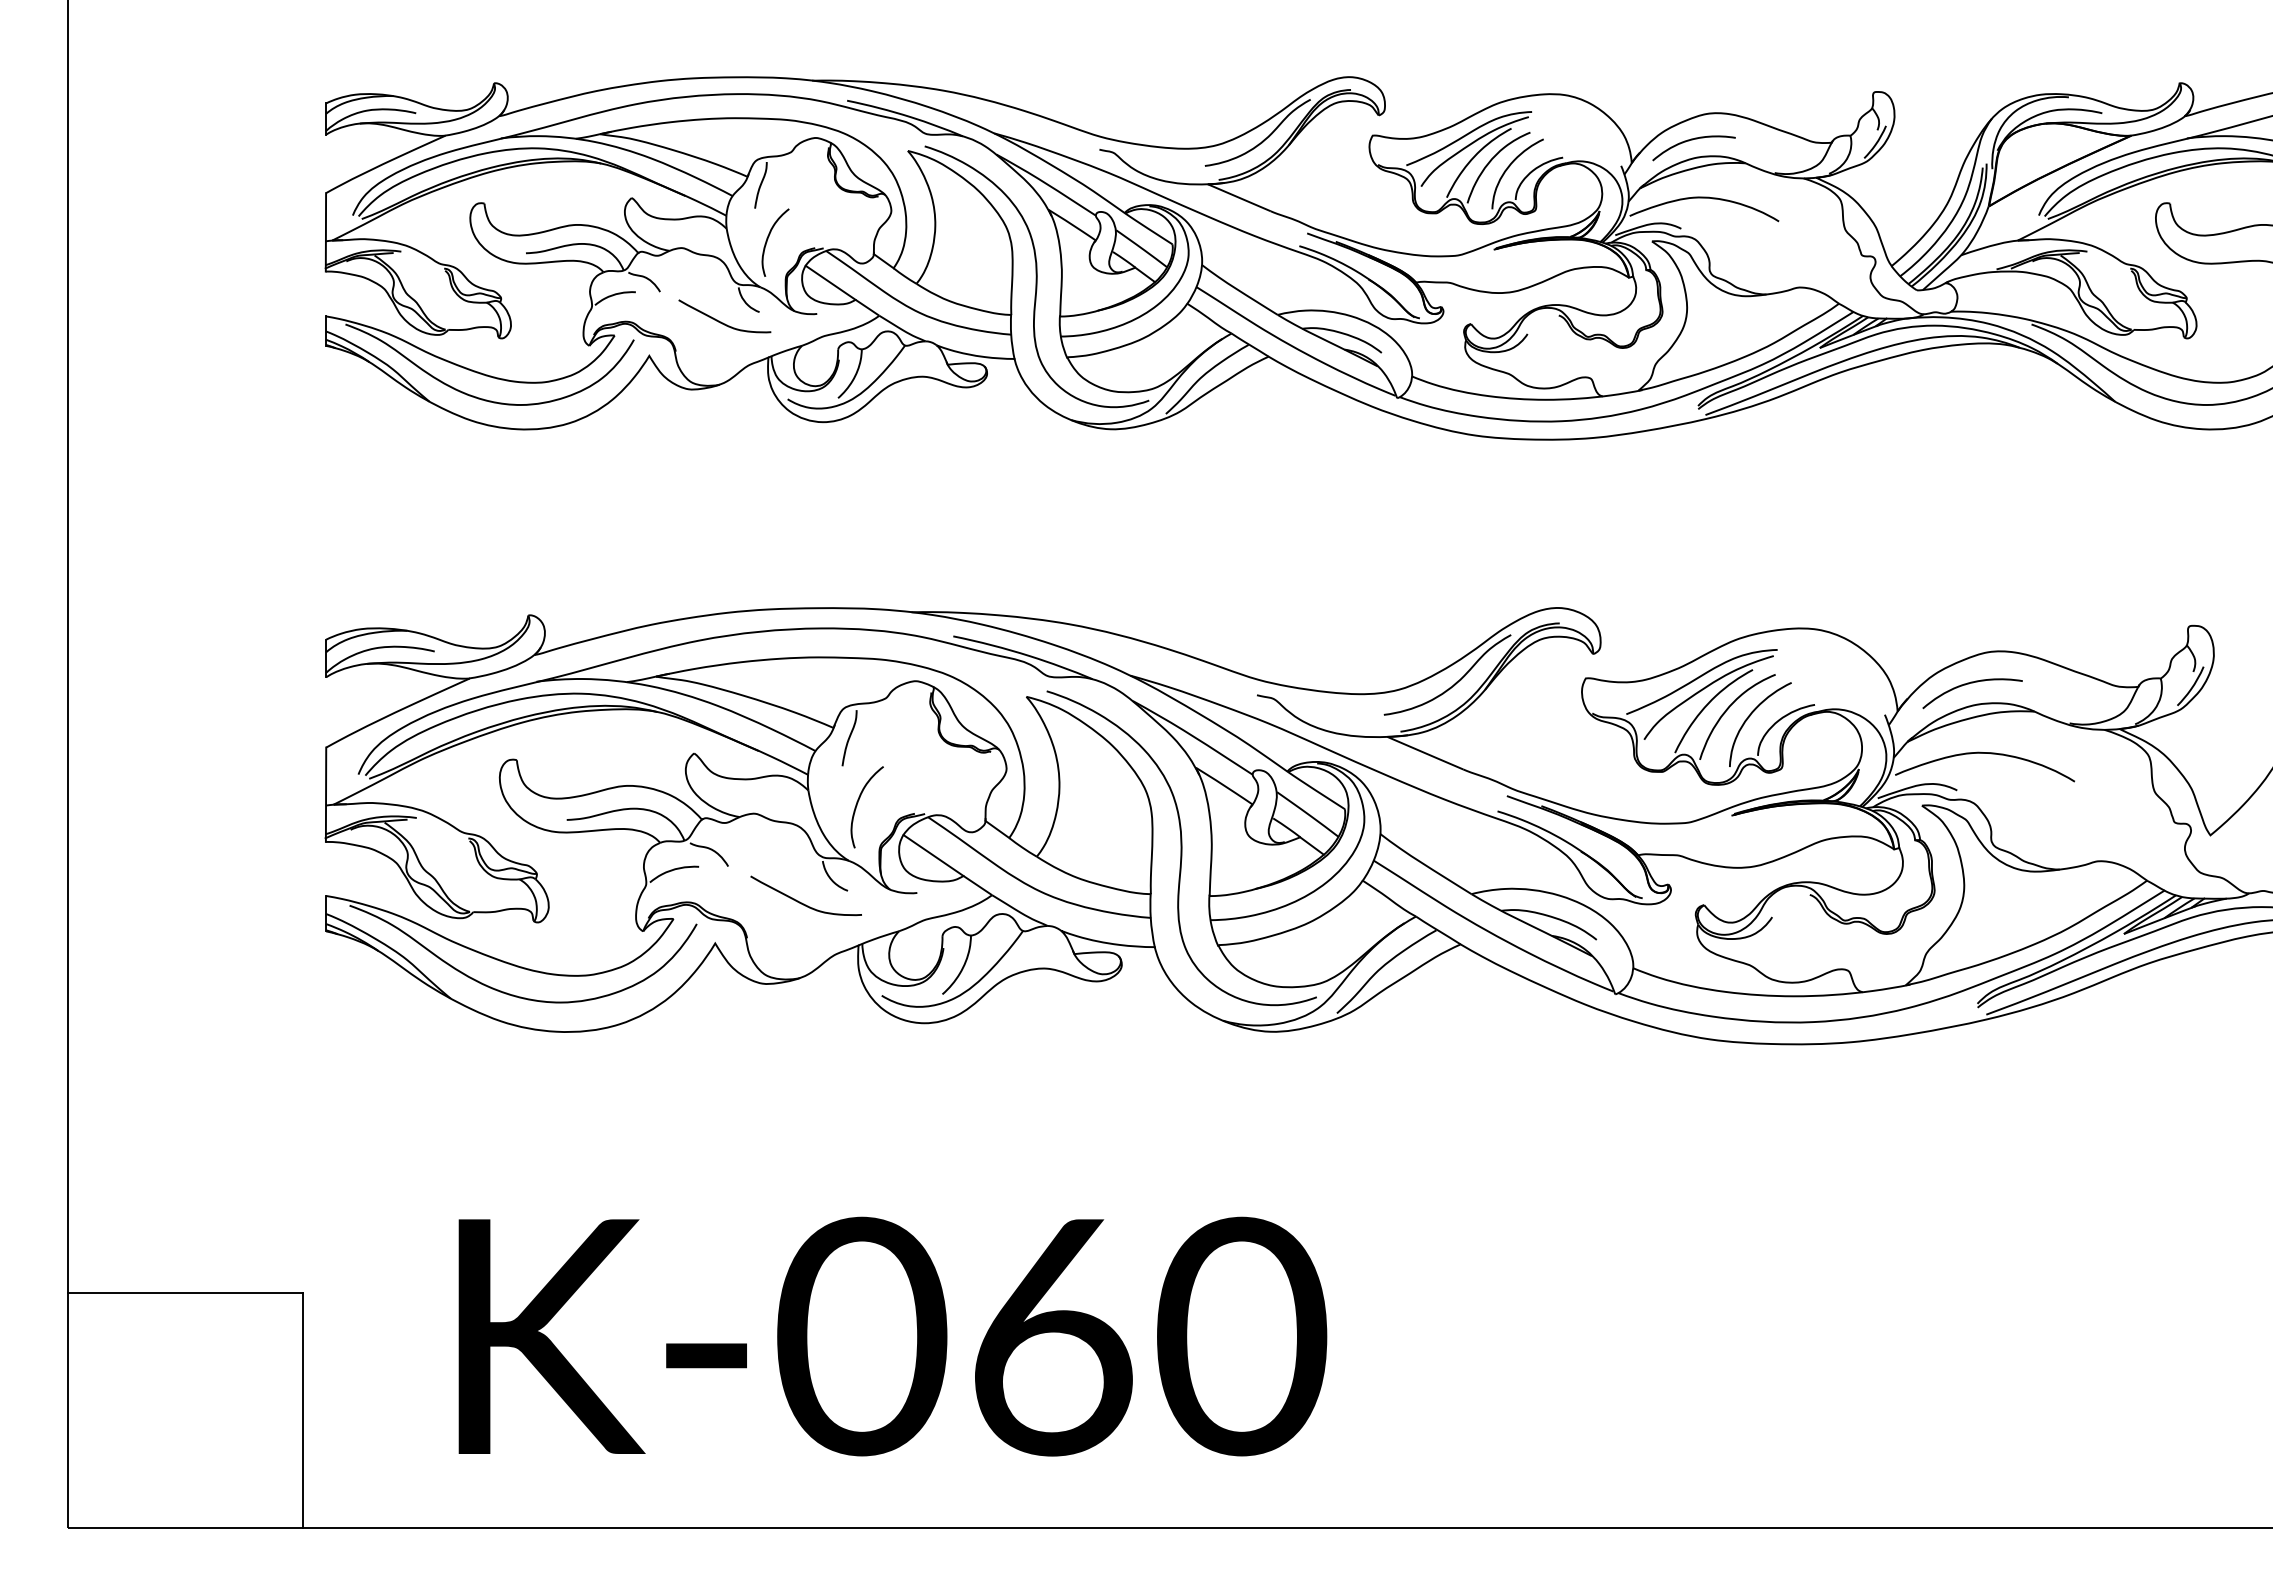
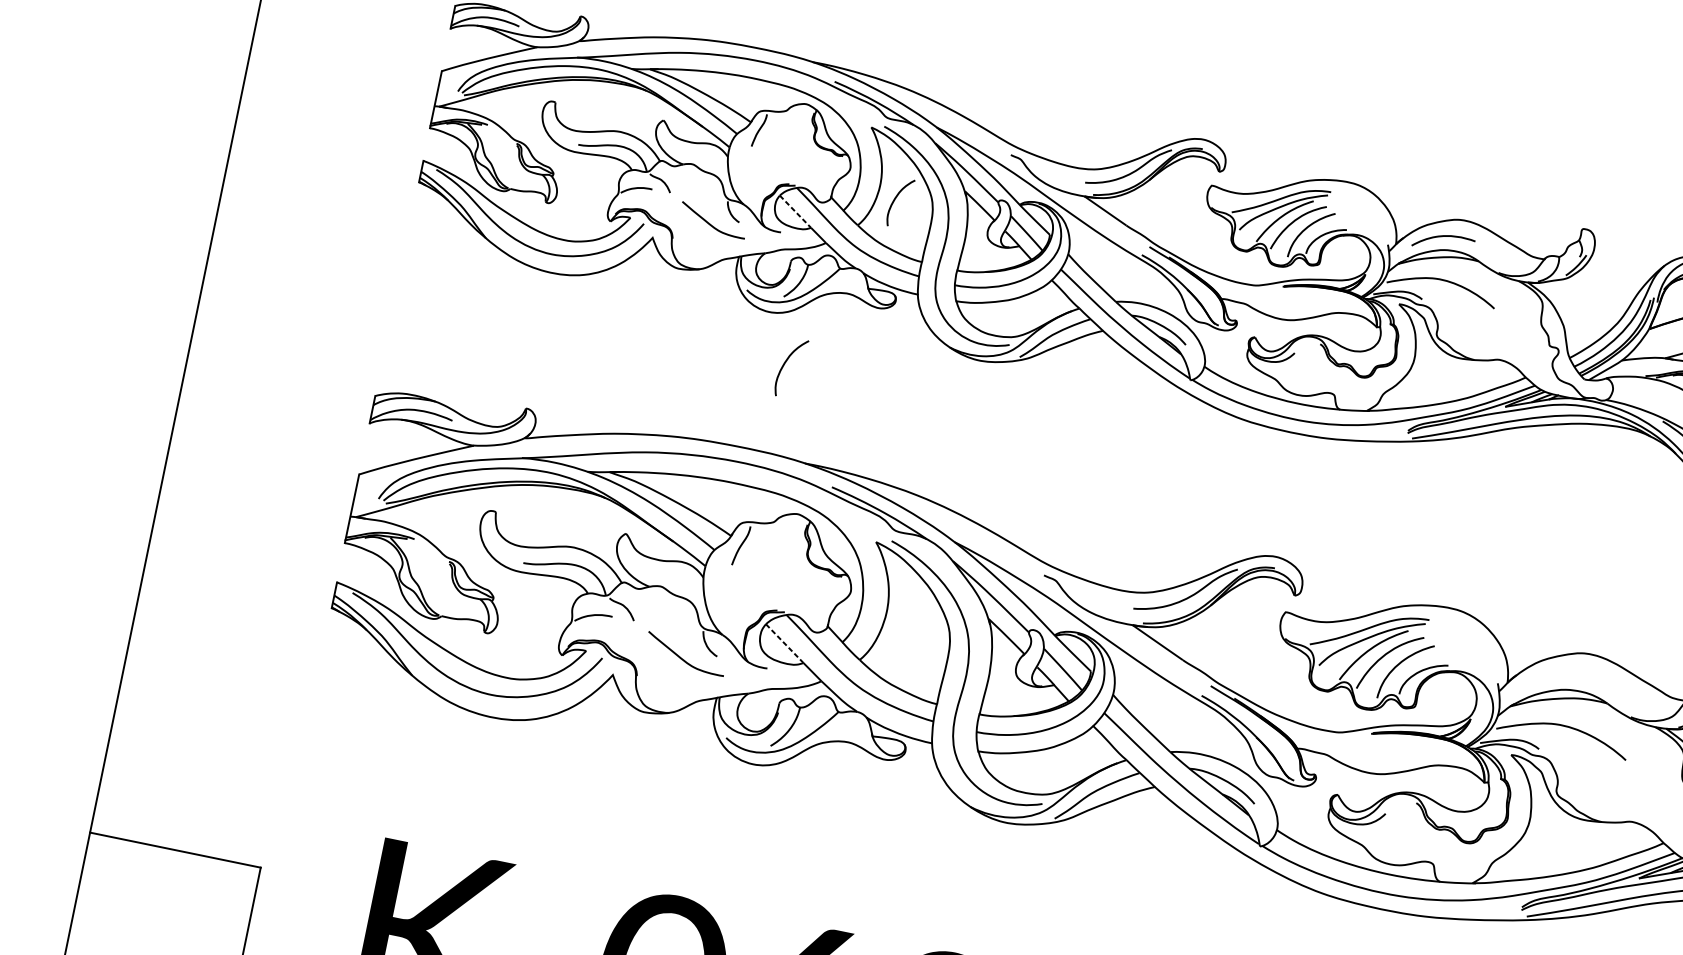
curve: (768, 239) -> (895, 199), moved
line: (831, 283) -> (796, 212), solid -> dashed
curve: (1969, 684) -> (1563, 673), removed
curve: (857, 805) -> (784, 365), moved
line: (933, 855) -> (784, 643), solid -> dashed

